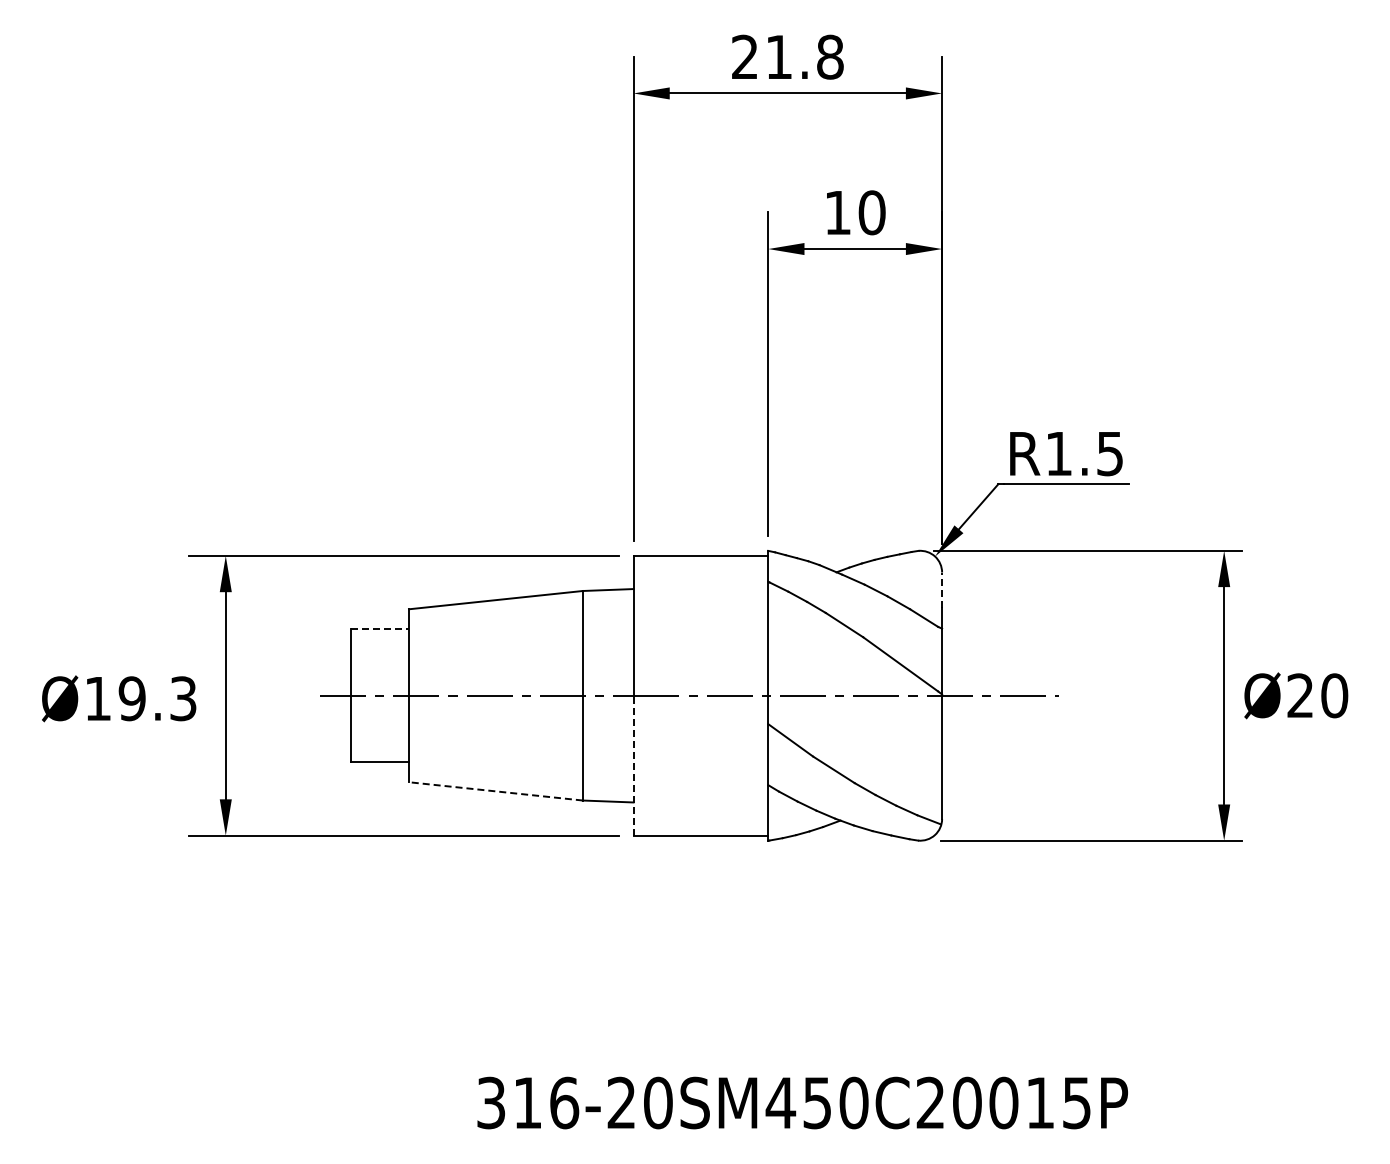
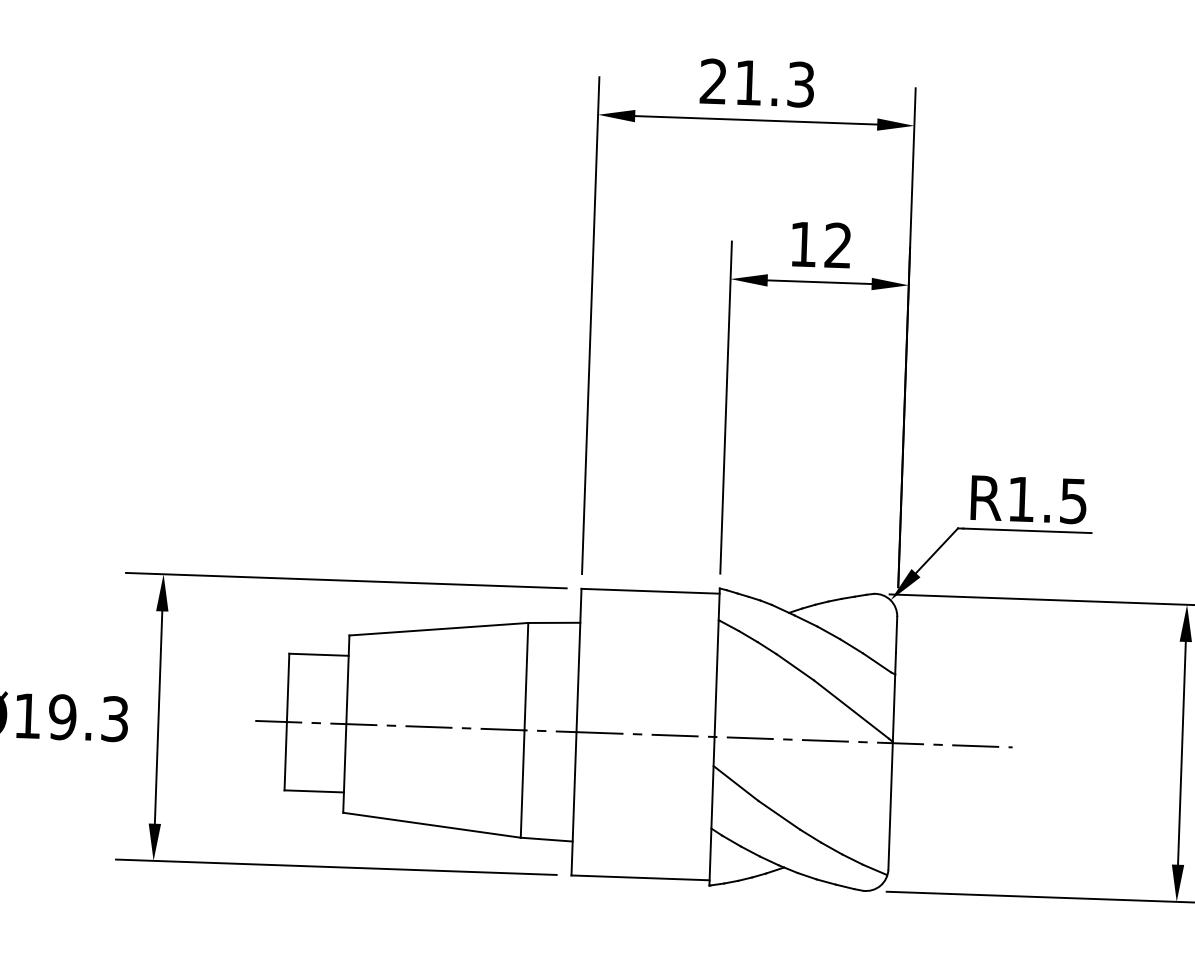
text: (830, 56) -> (801, 83), 21.8 -> 21.3
text: (871, 212) -> (837, 245), 10 -> 12
line: (942, 590) -> (896, 635), dashed -> solid
line: (379, 629) -> (318, 655), dashed -> solid
line: (633, 765) -> (573, 803), dashed -> solid
line: (495, 791) -> (431, 825), dashed -> solid

